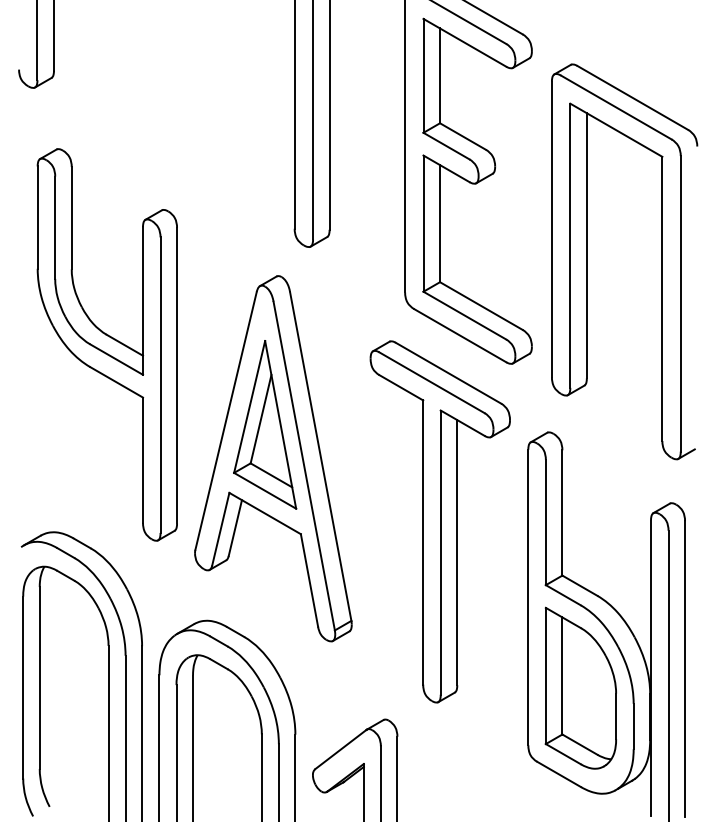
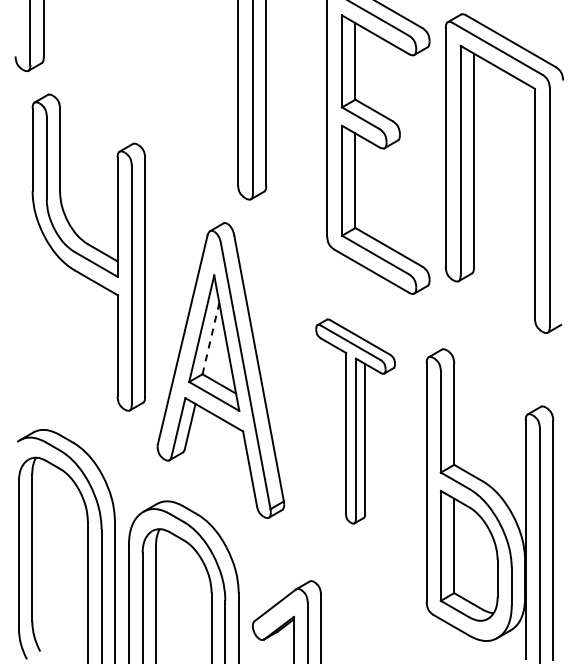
part: (587, 261) -> (474, 173), moved
part: (106, 344) -> (88, 252), moved
line: (260, 419) -> (210, 338), solid -> dashed
part: (440, 521) -> (355, 421), size x0.7

